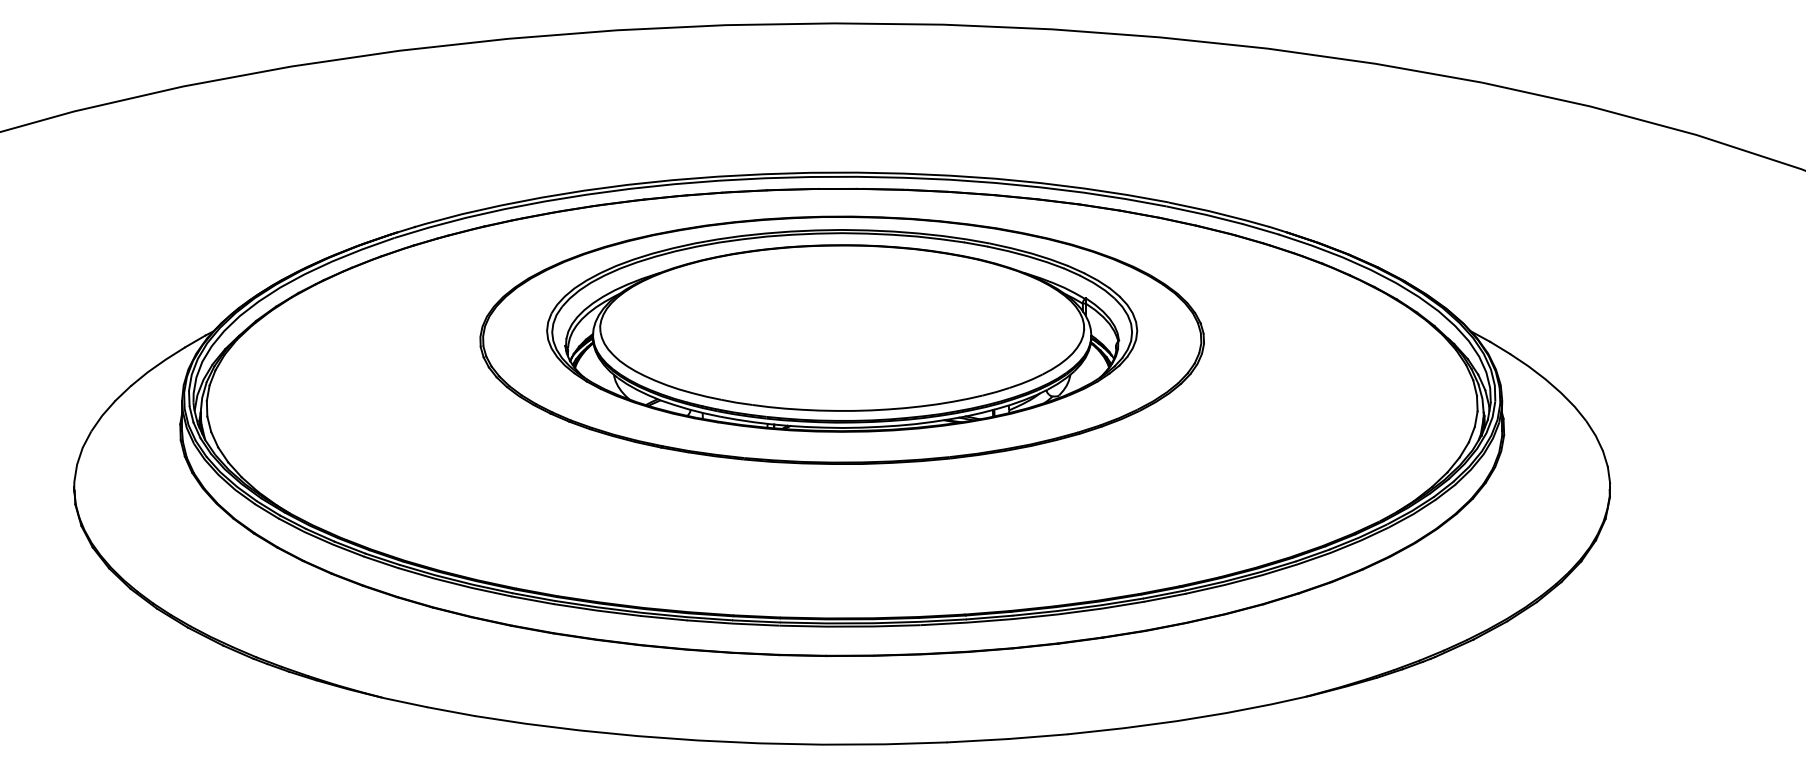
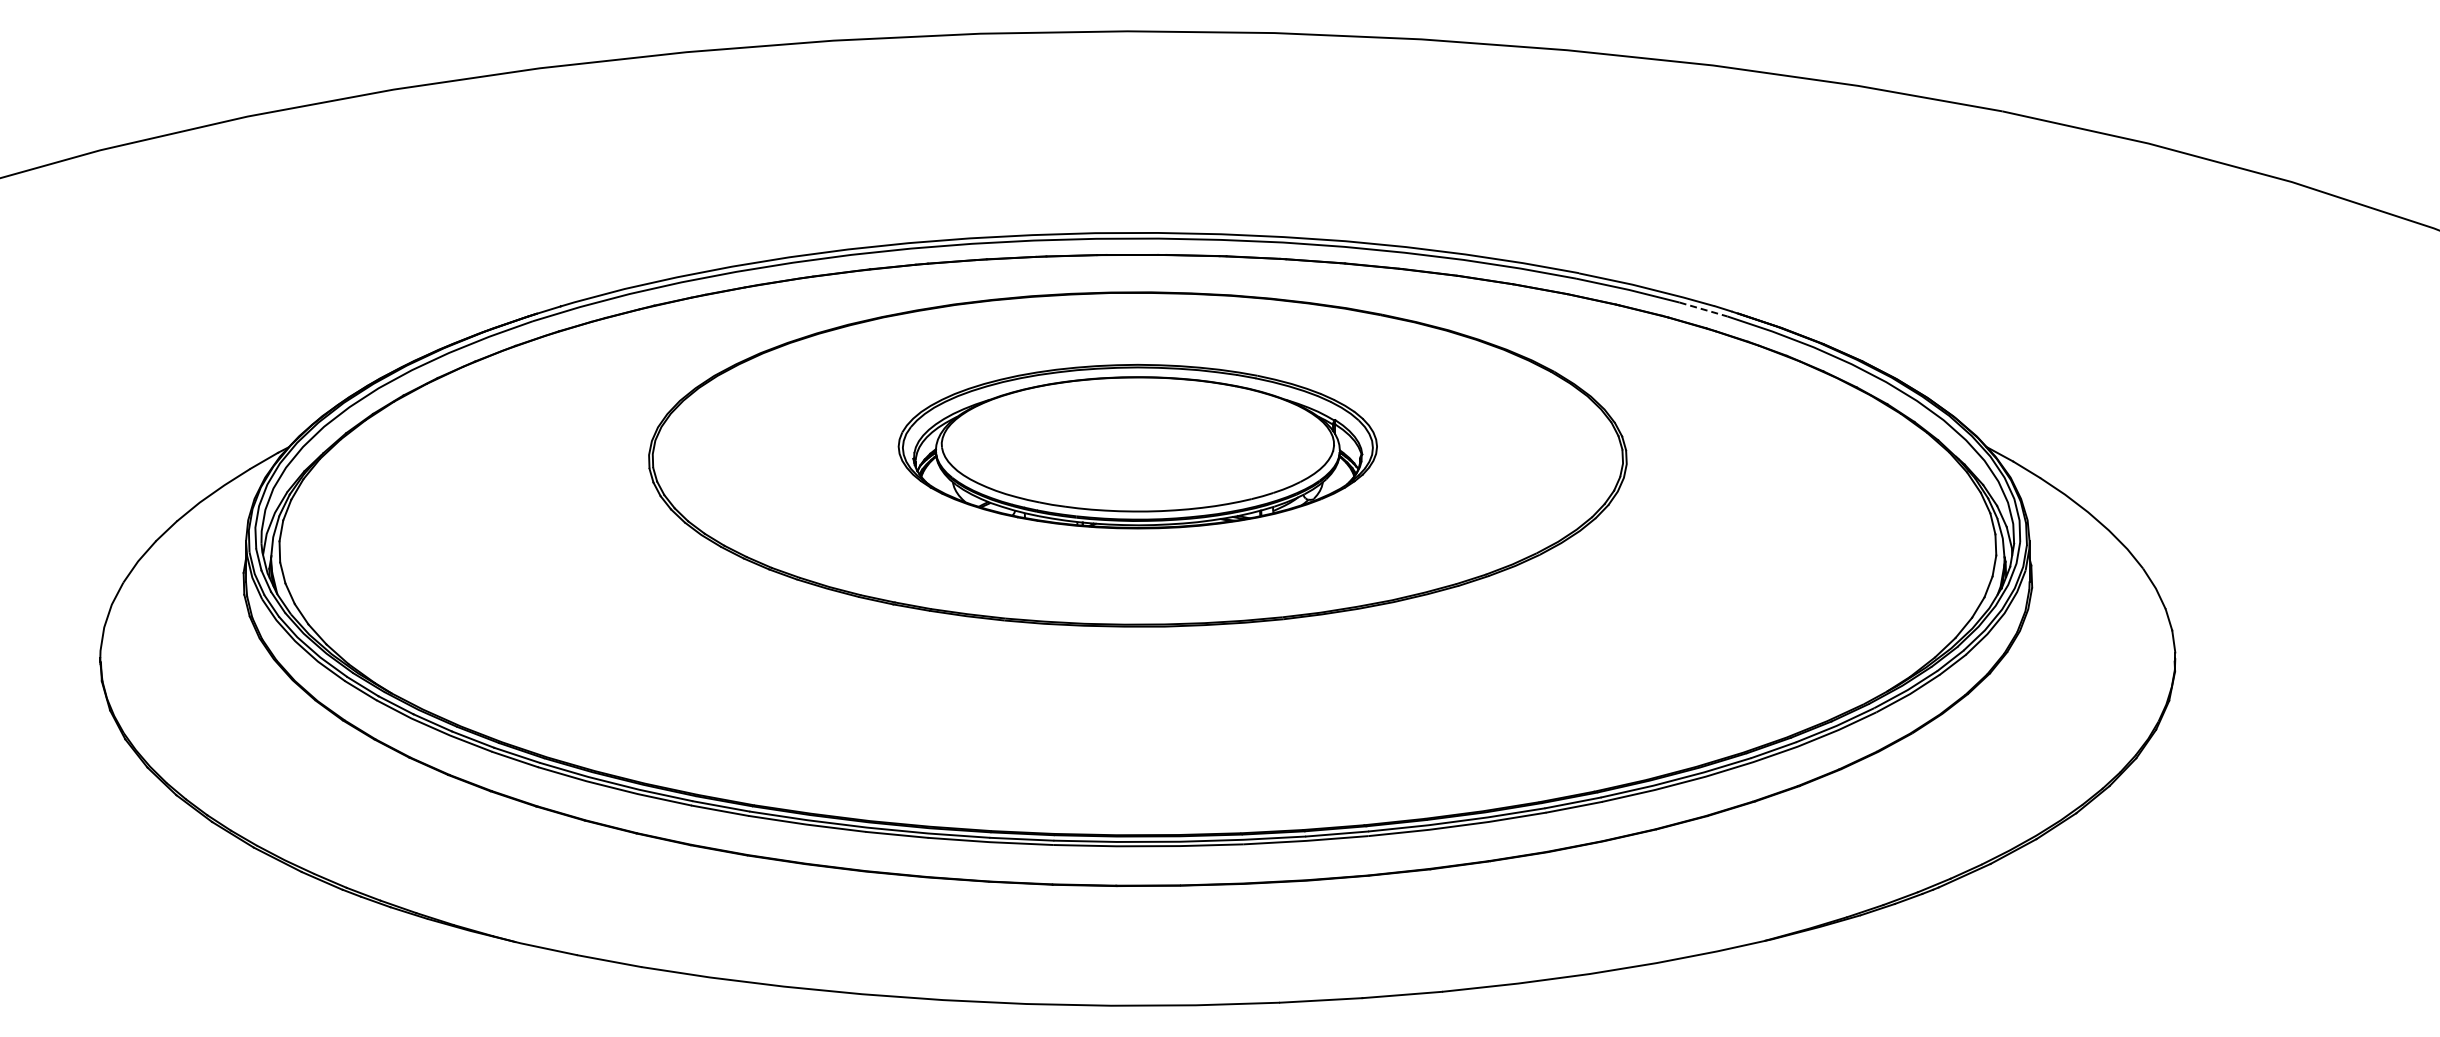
line: (1260, 229) -> (1703, 309), solid -> dashed
part: (841, 330) -> (1137, 446), size x0.6

